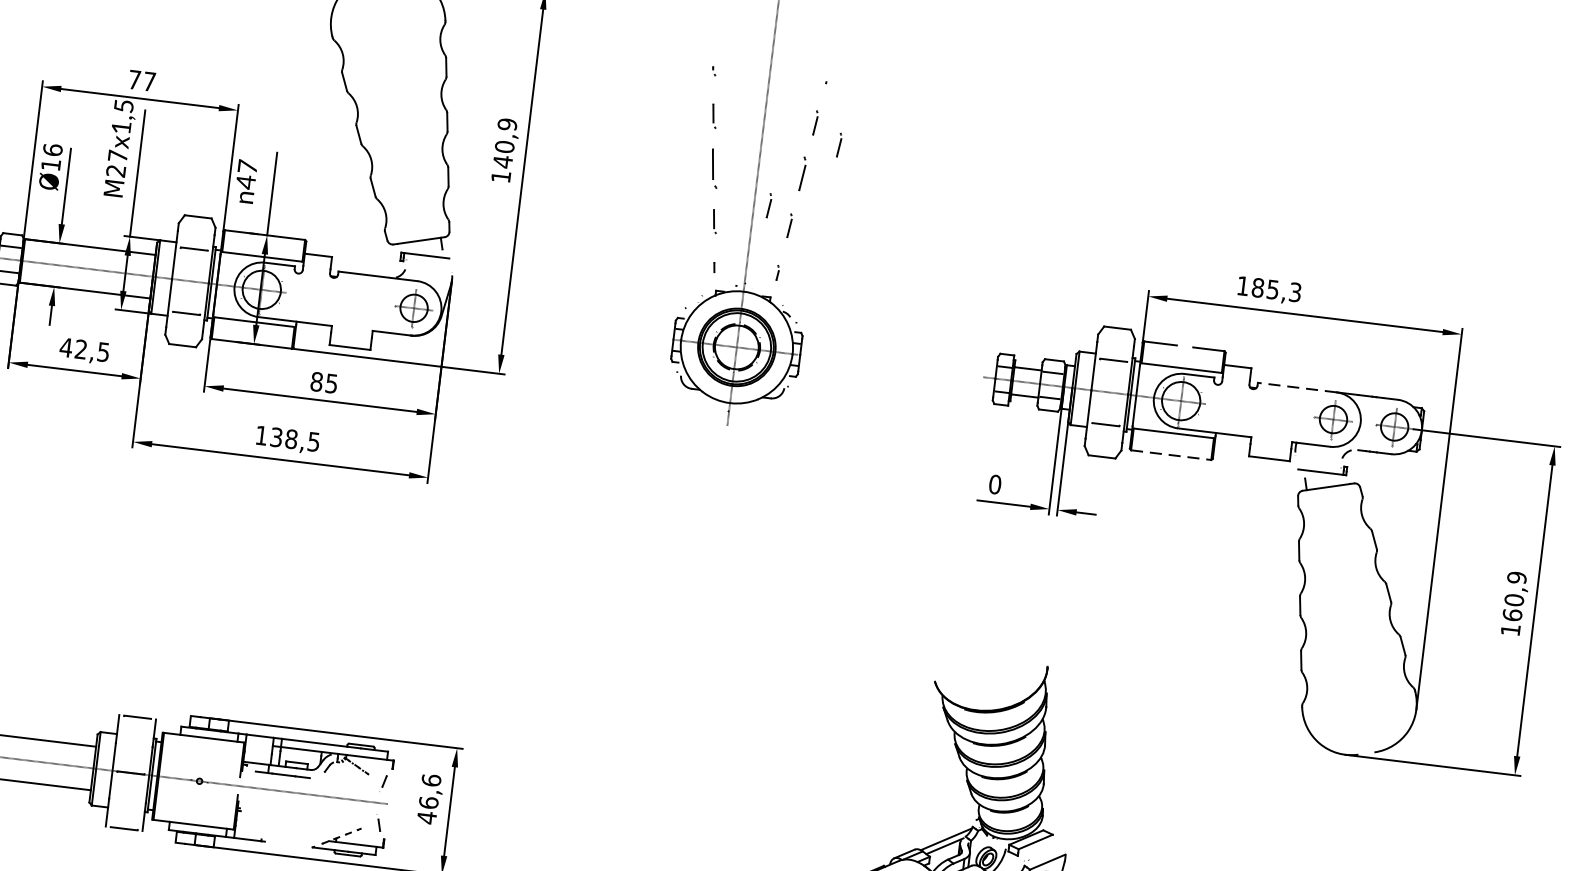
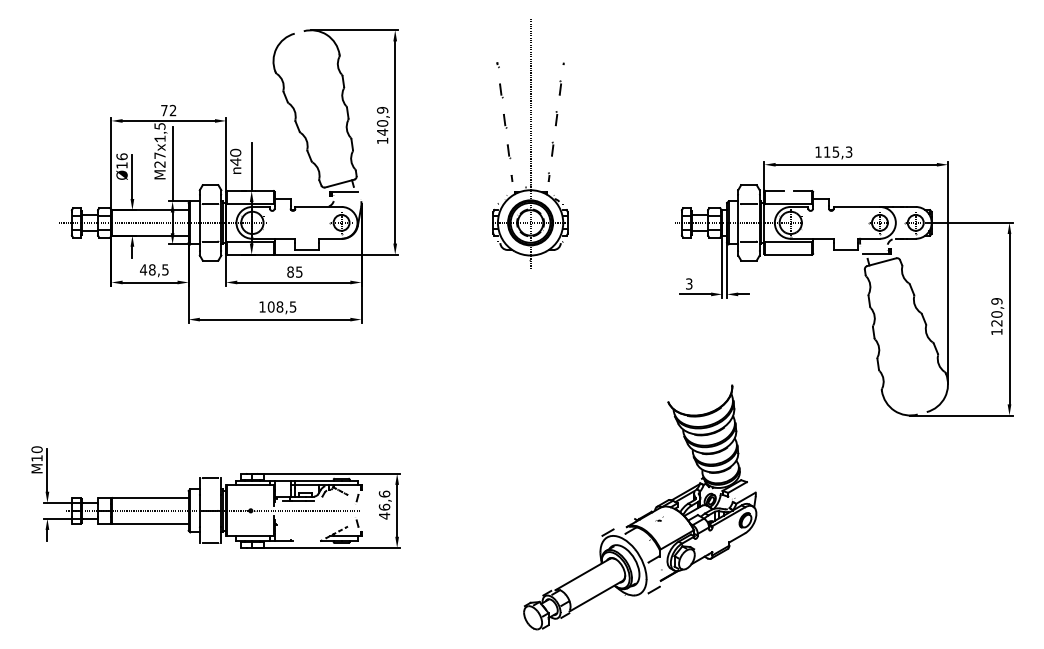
text: (148, 81) -> (172, 110), 77 -> 72
part: (839, 144) -> (575, 98), removed
text: (247, 166) -> (235, 152), 47 -> 40
part: (714, 169) -> (505, 121), size x0.62
part: (802, 174) -> (556, 118), size x0.71
line: (767, 204) -> (538, 138), removed
text: (1256, 286) -> (826, 151), 185,3 -> 115,3
text: (81, 348) -> (152, 269), 42,5 -> 48,5
line: (1296, 386) -> (856, 206), dashed -> solid
text: (275, 436) -> (270, 306), 138,5 -> 108,5
line: (1172, 454) -> (789, 254), dashed -> solid
text: (994, 483) -> (688, 283), 0 -> 3
text: (1511, 613) -> (996, 322), 160,9 -> 120,9

